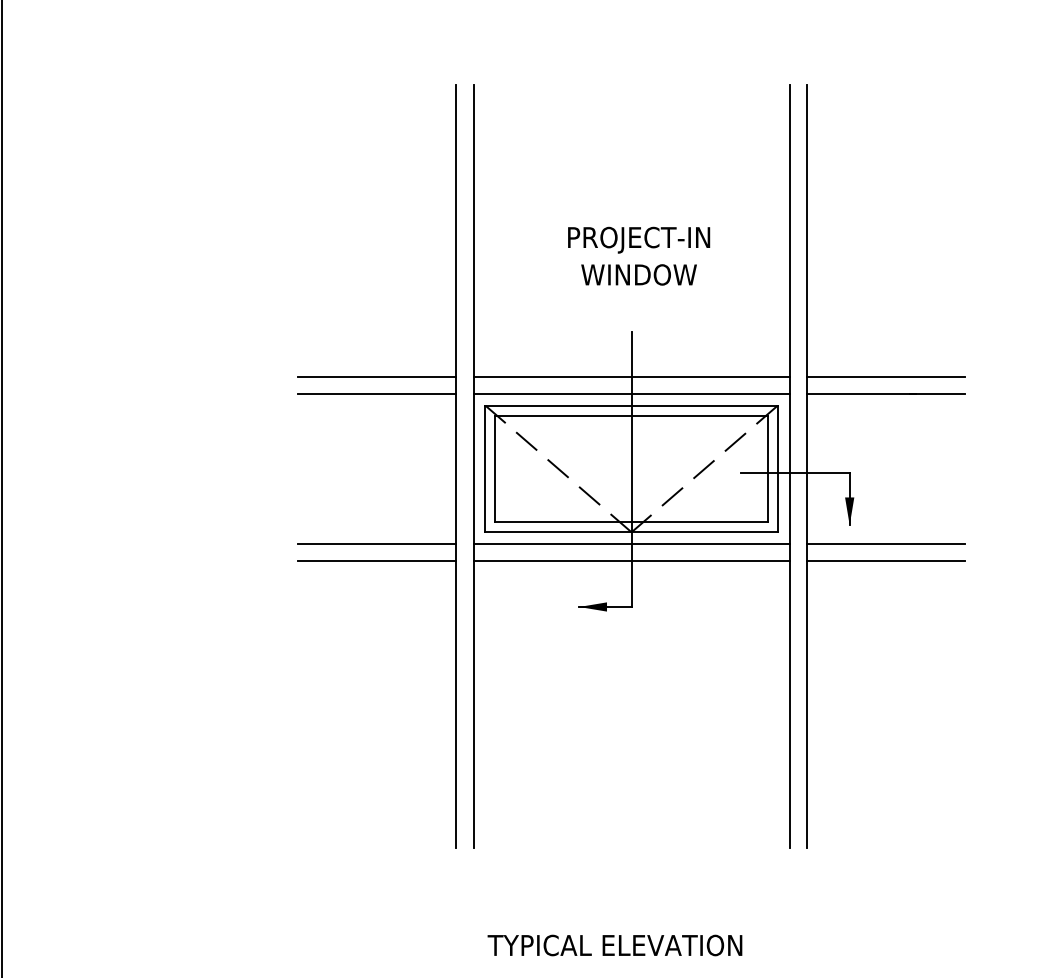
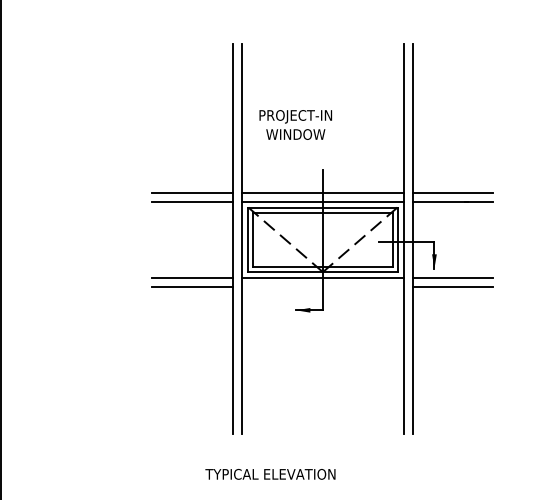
text: (638, 255) -> (295, 124), moved
line: (630, 560) -> (322, 286), removed
text: (615, 945) -> (270, 474), moved

